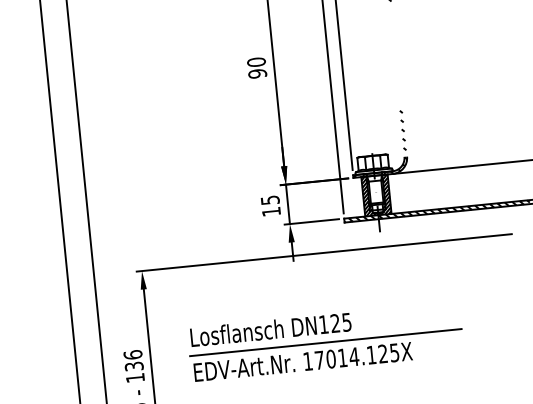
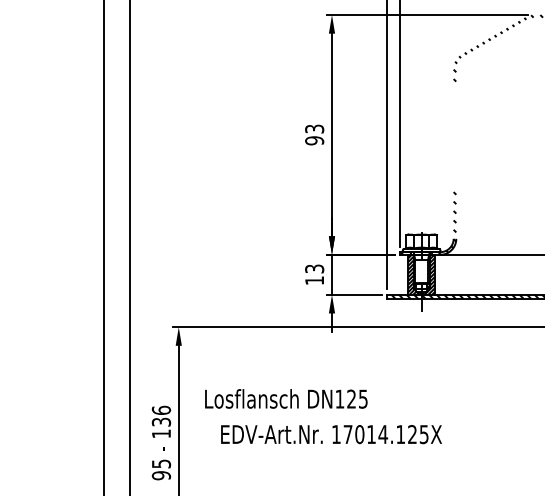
text: (256, 61) -> (314, 128), 90 -> 93
text: (270, 199) -> (314, 268), 15 -> 13
text: (271, 329) -> (286, 398), moved
line: (325, 342) -> (355, 417), removed

